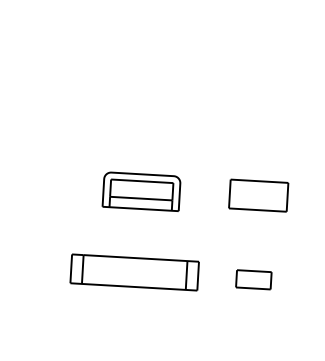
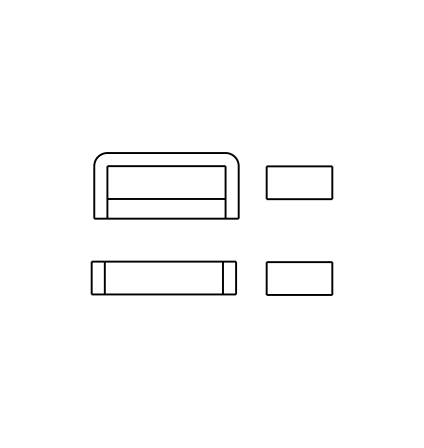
part: (141, 191) -> (166, 185), size x1.67
part: (253, 279) -> (299, 278), size x1.67

